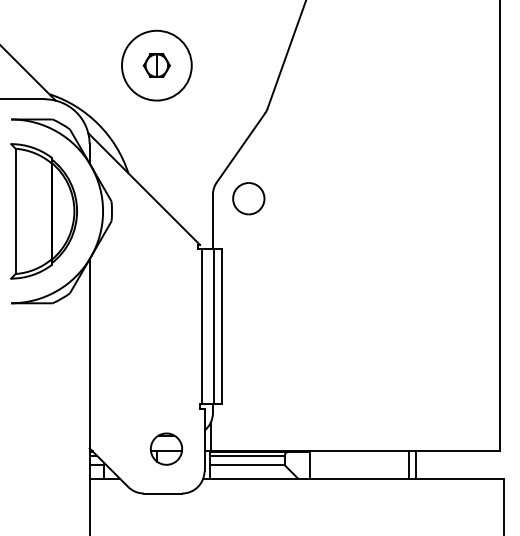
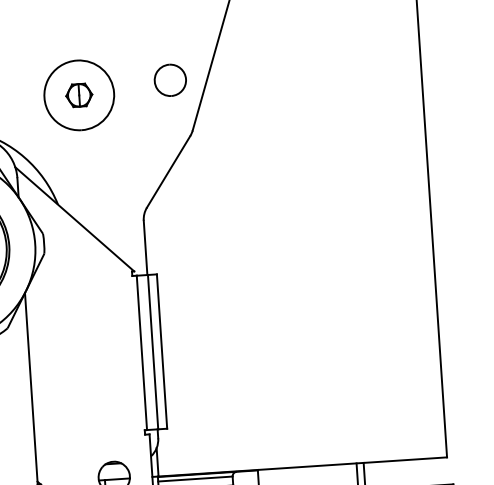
part: (248, 198) -> (170, 80), moved

